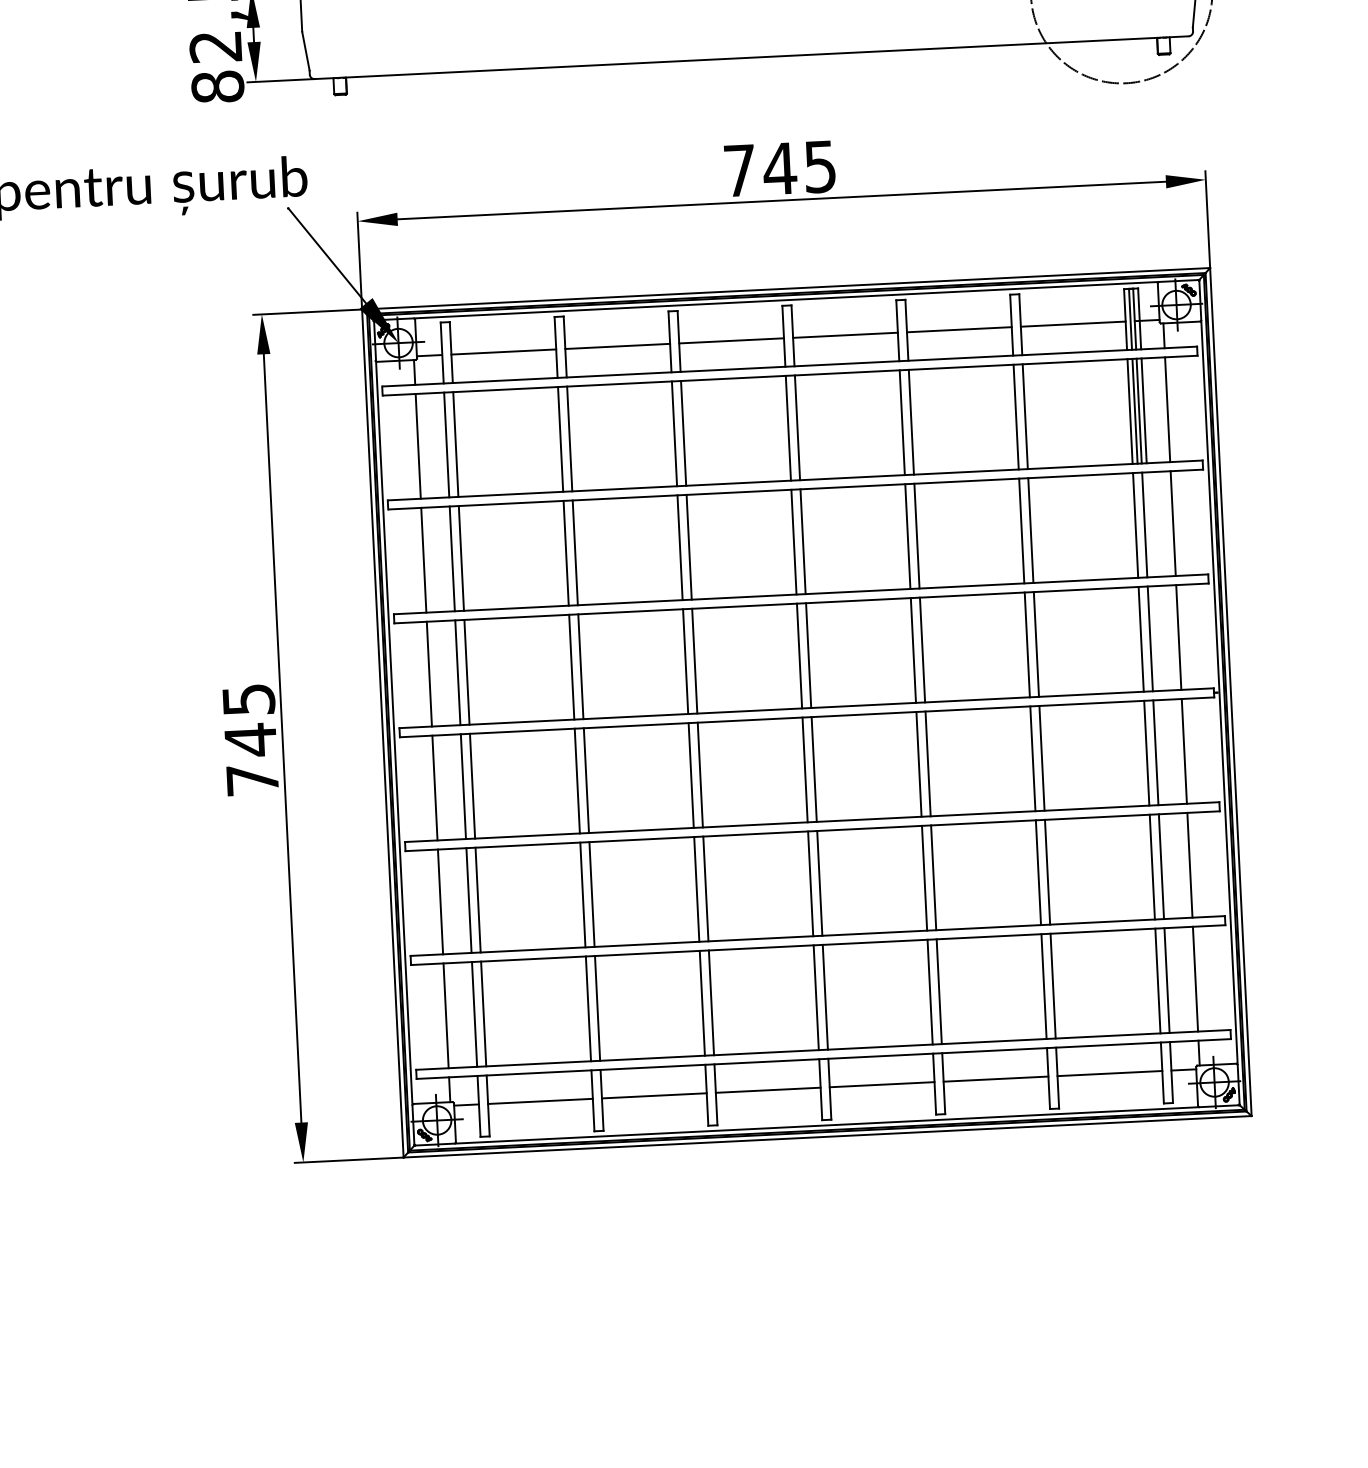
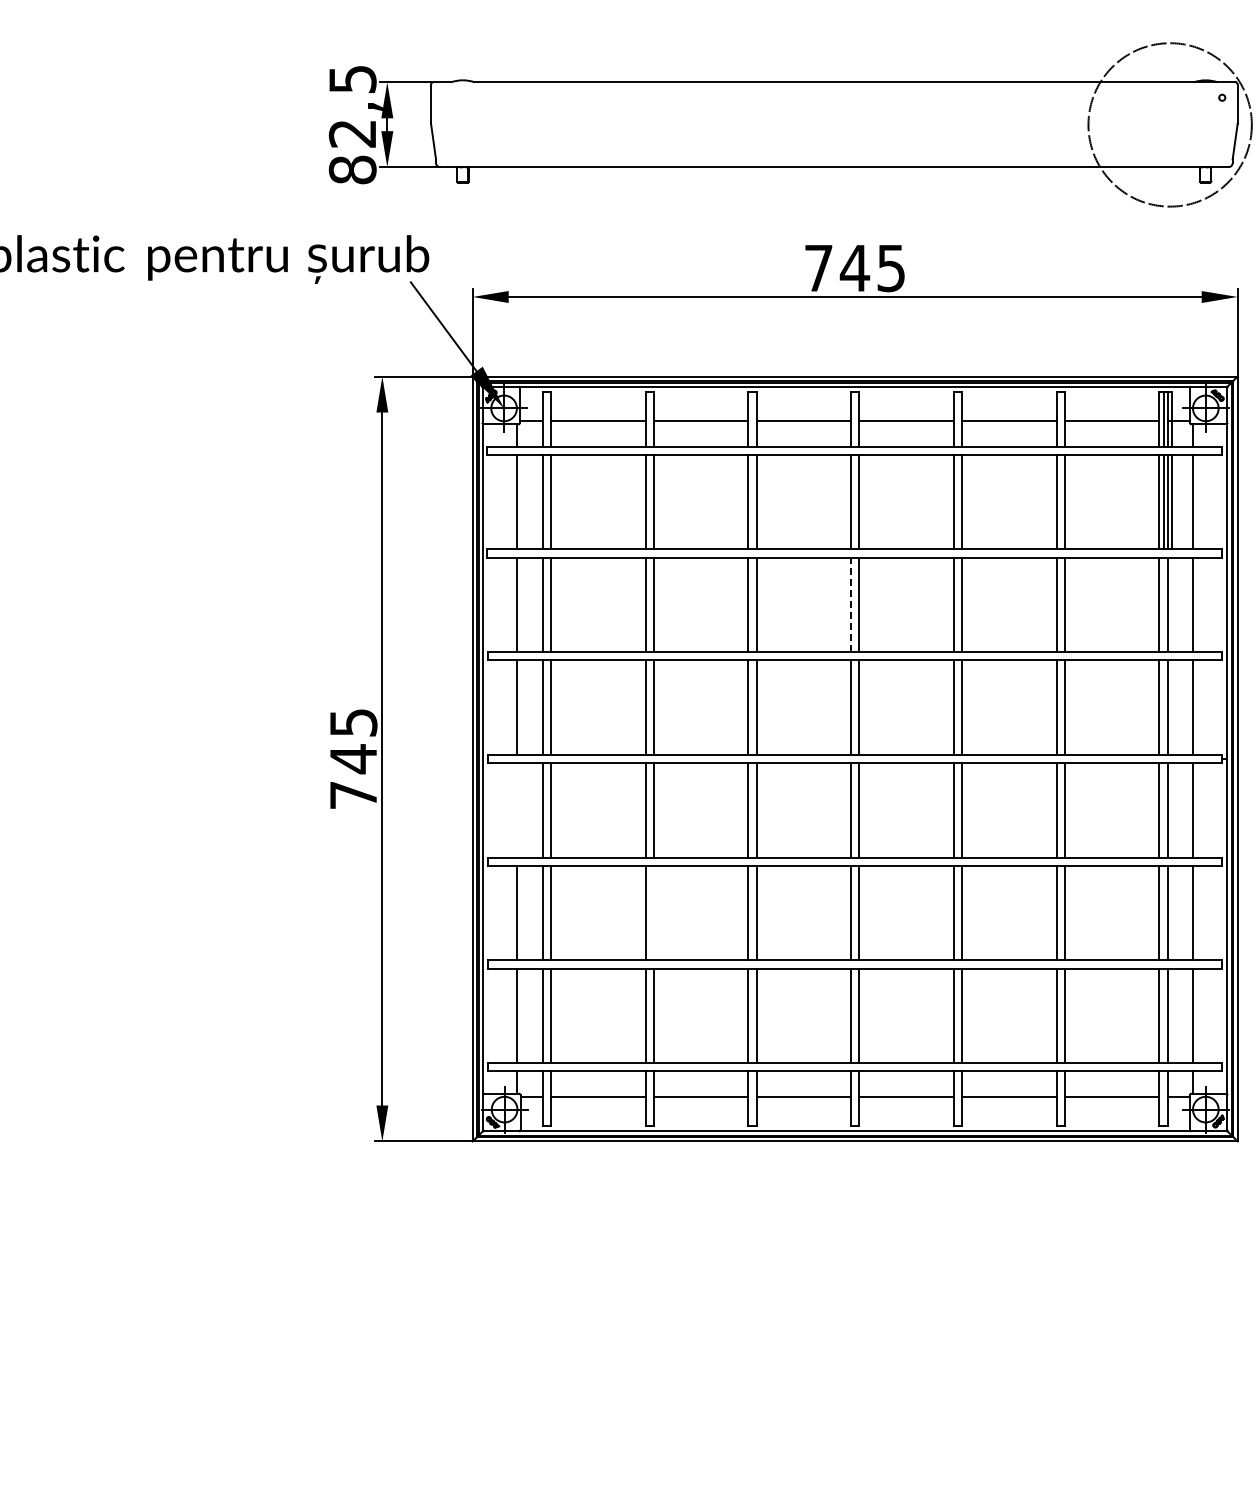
line: (794, 541) -> (851, 604), solid -> dashed
line: (435, 788) -> (517, 810), removed
line: (591, 893) -> (653, 912), removed

